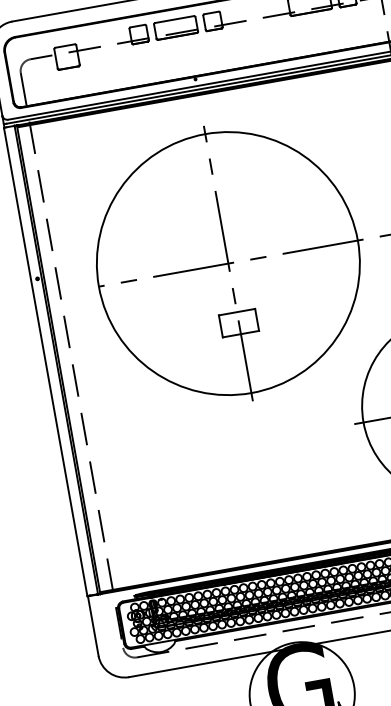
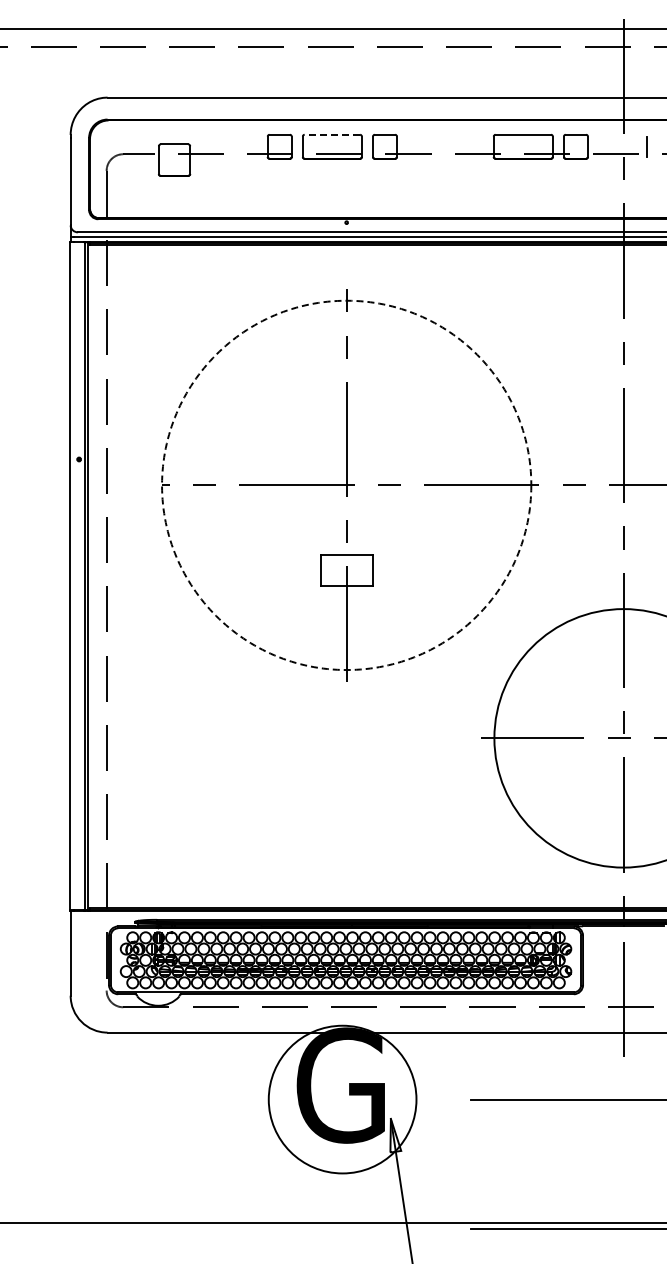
line: (174, 19) -> (332, 134), solid -> dashed
circle: (228, 263) -> (346, 485), solid -> dashed

